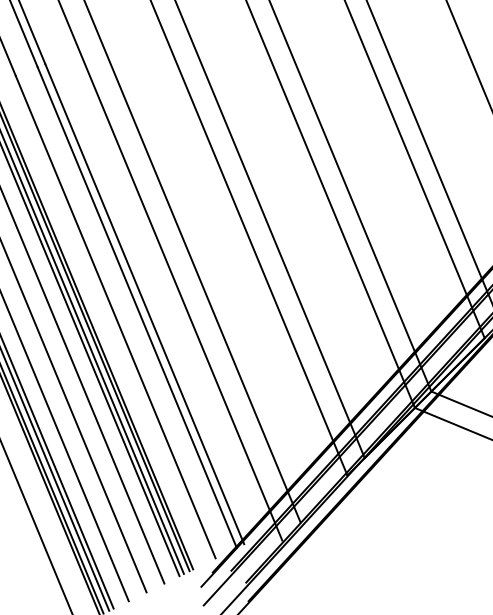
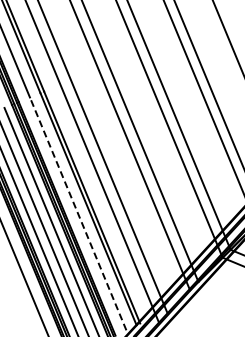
line: (114, 316) -> (77, 213), solid -> dashed

